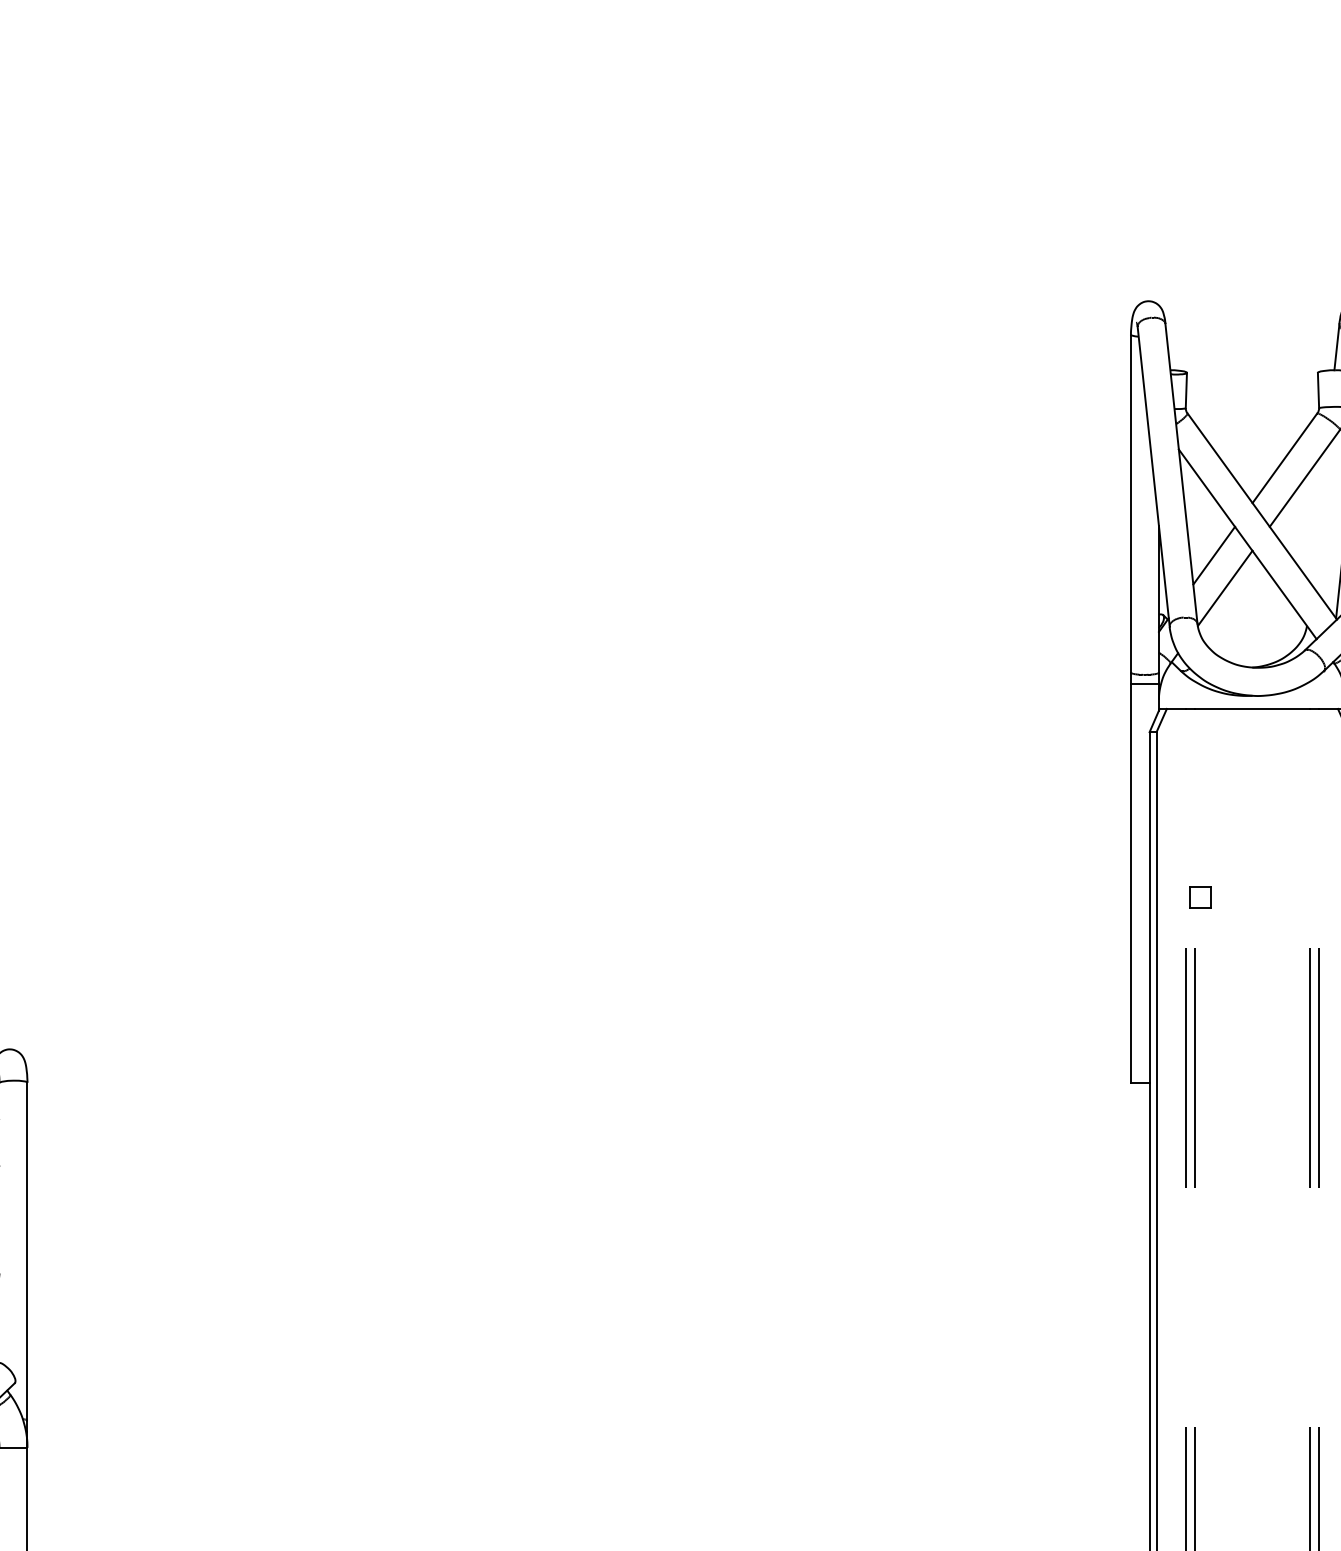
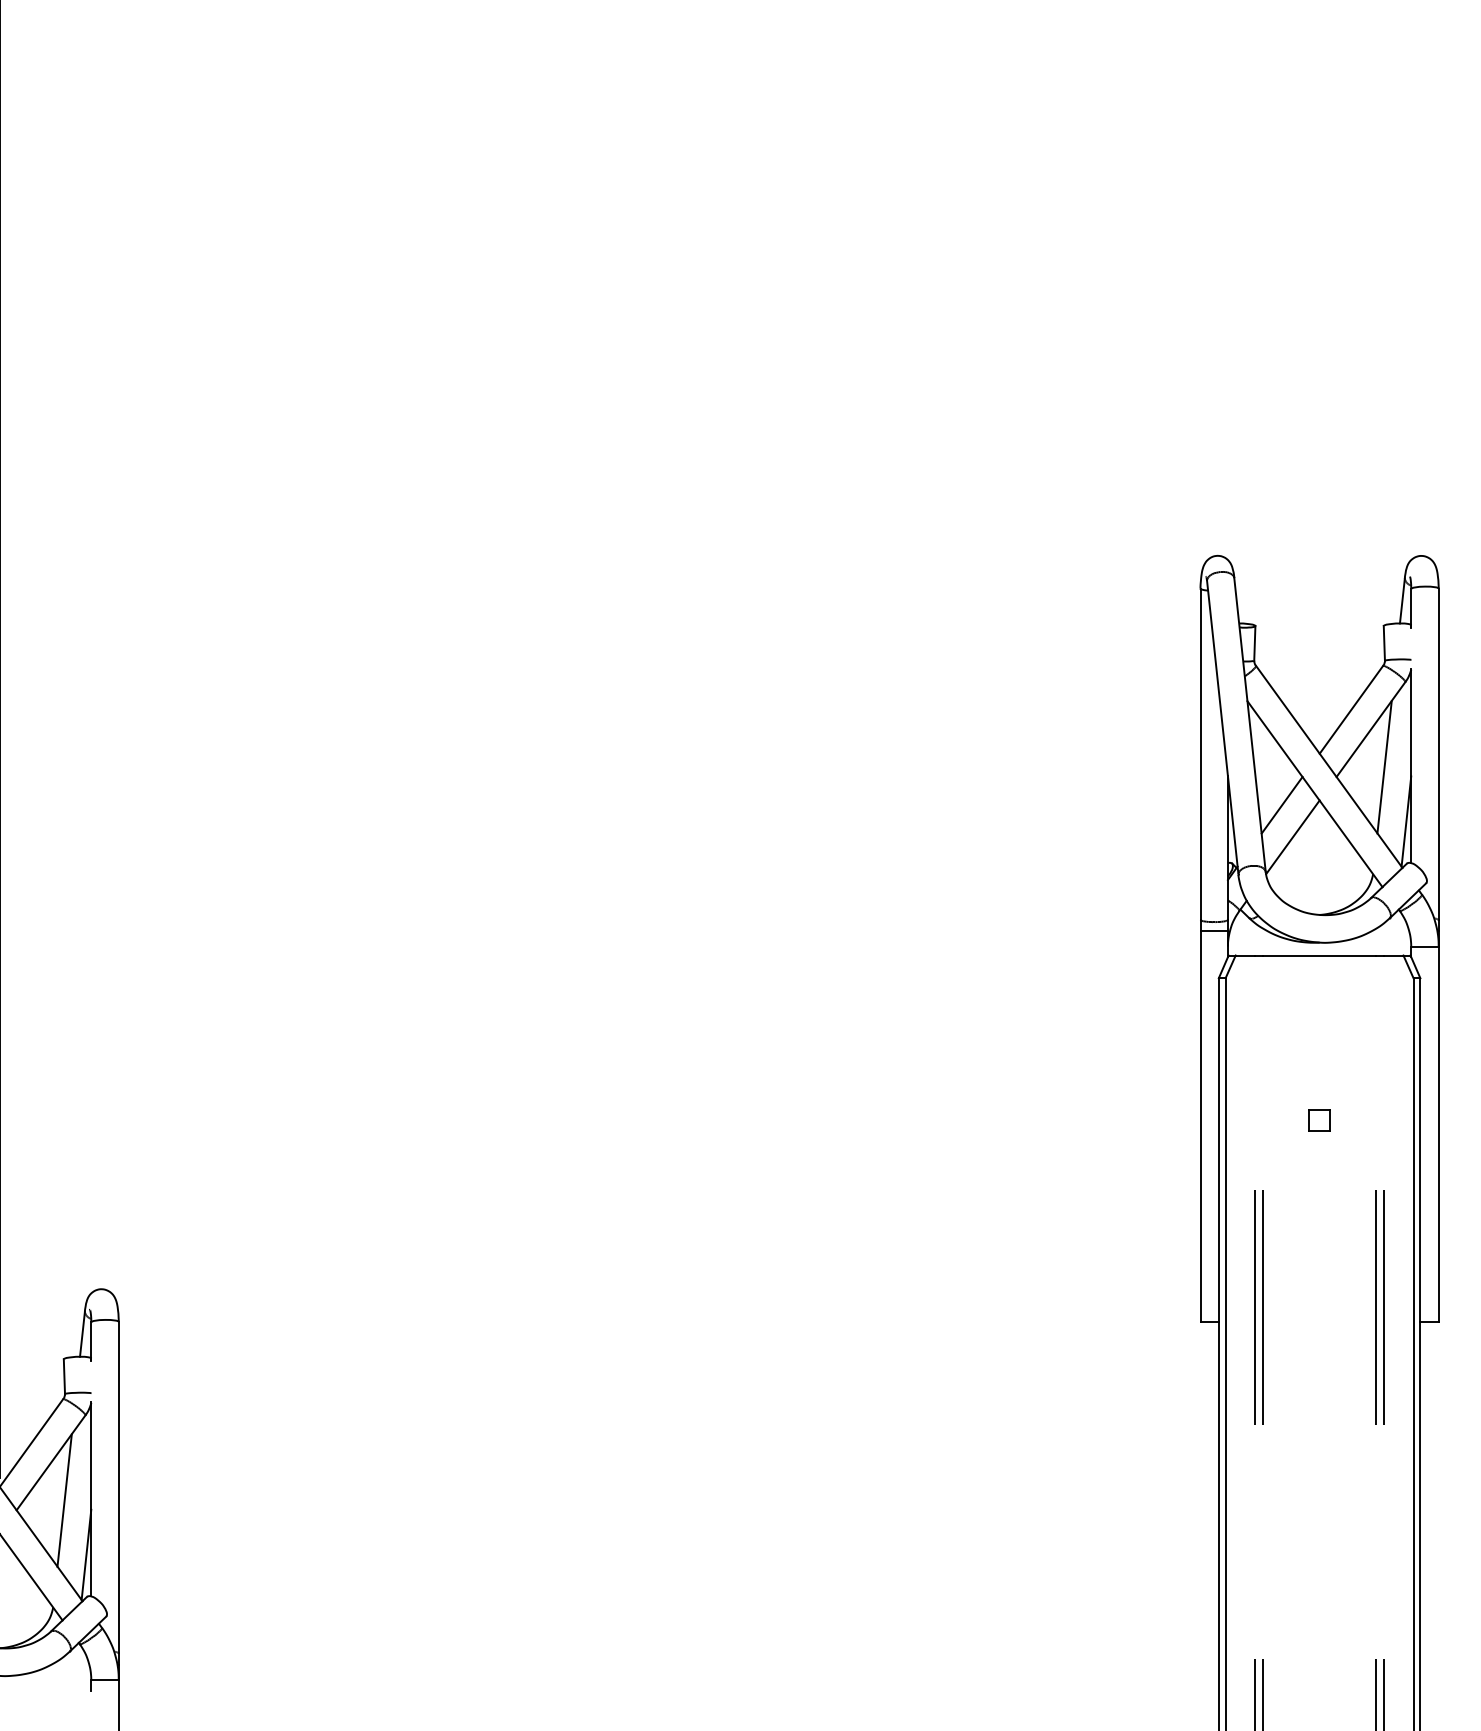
line: (1318, 517) -> (1384, 767), added
part: (1200, 897) -> (1319, 1120), moved

